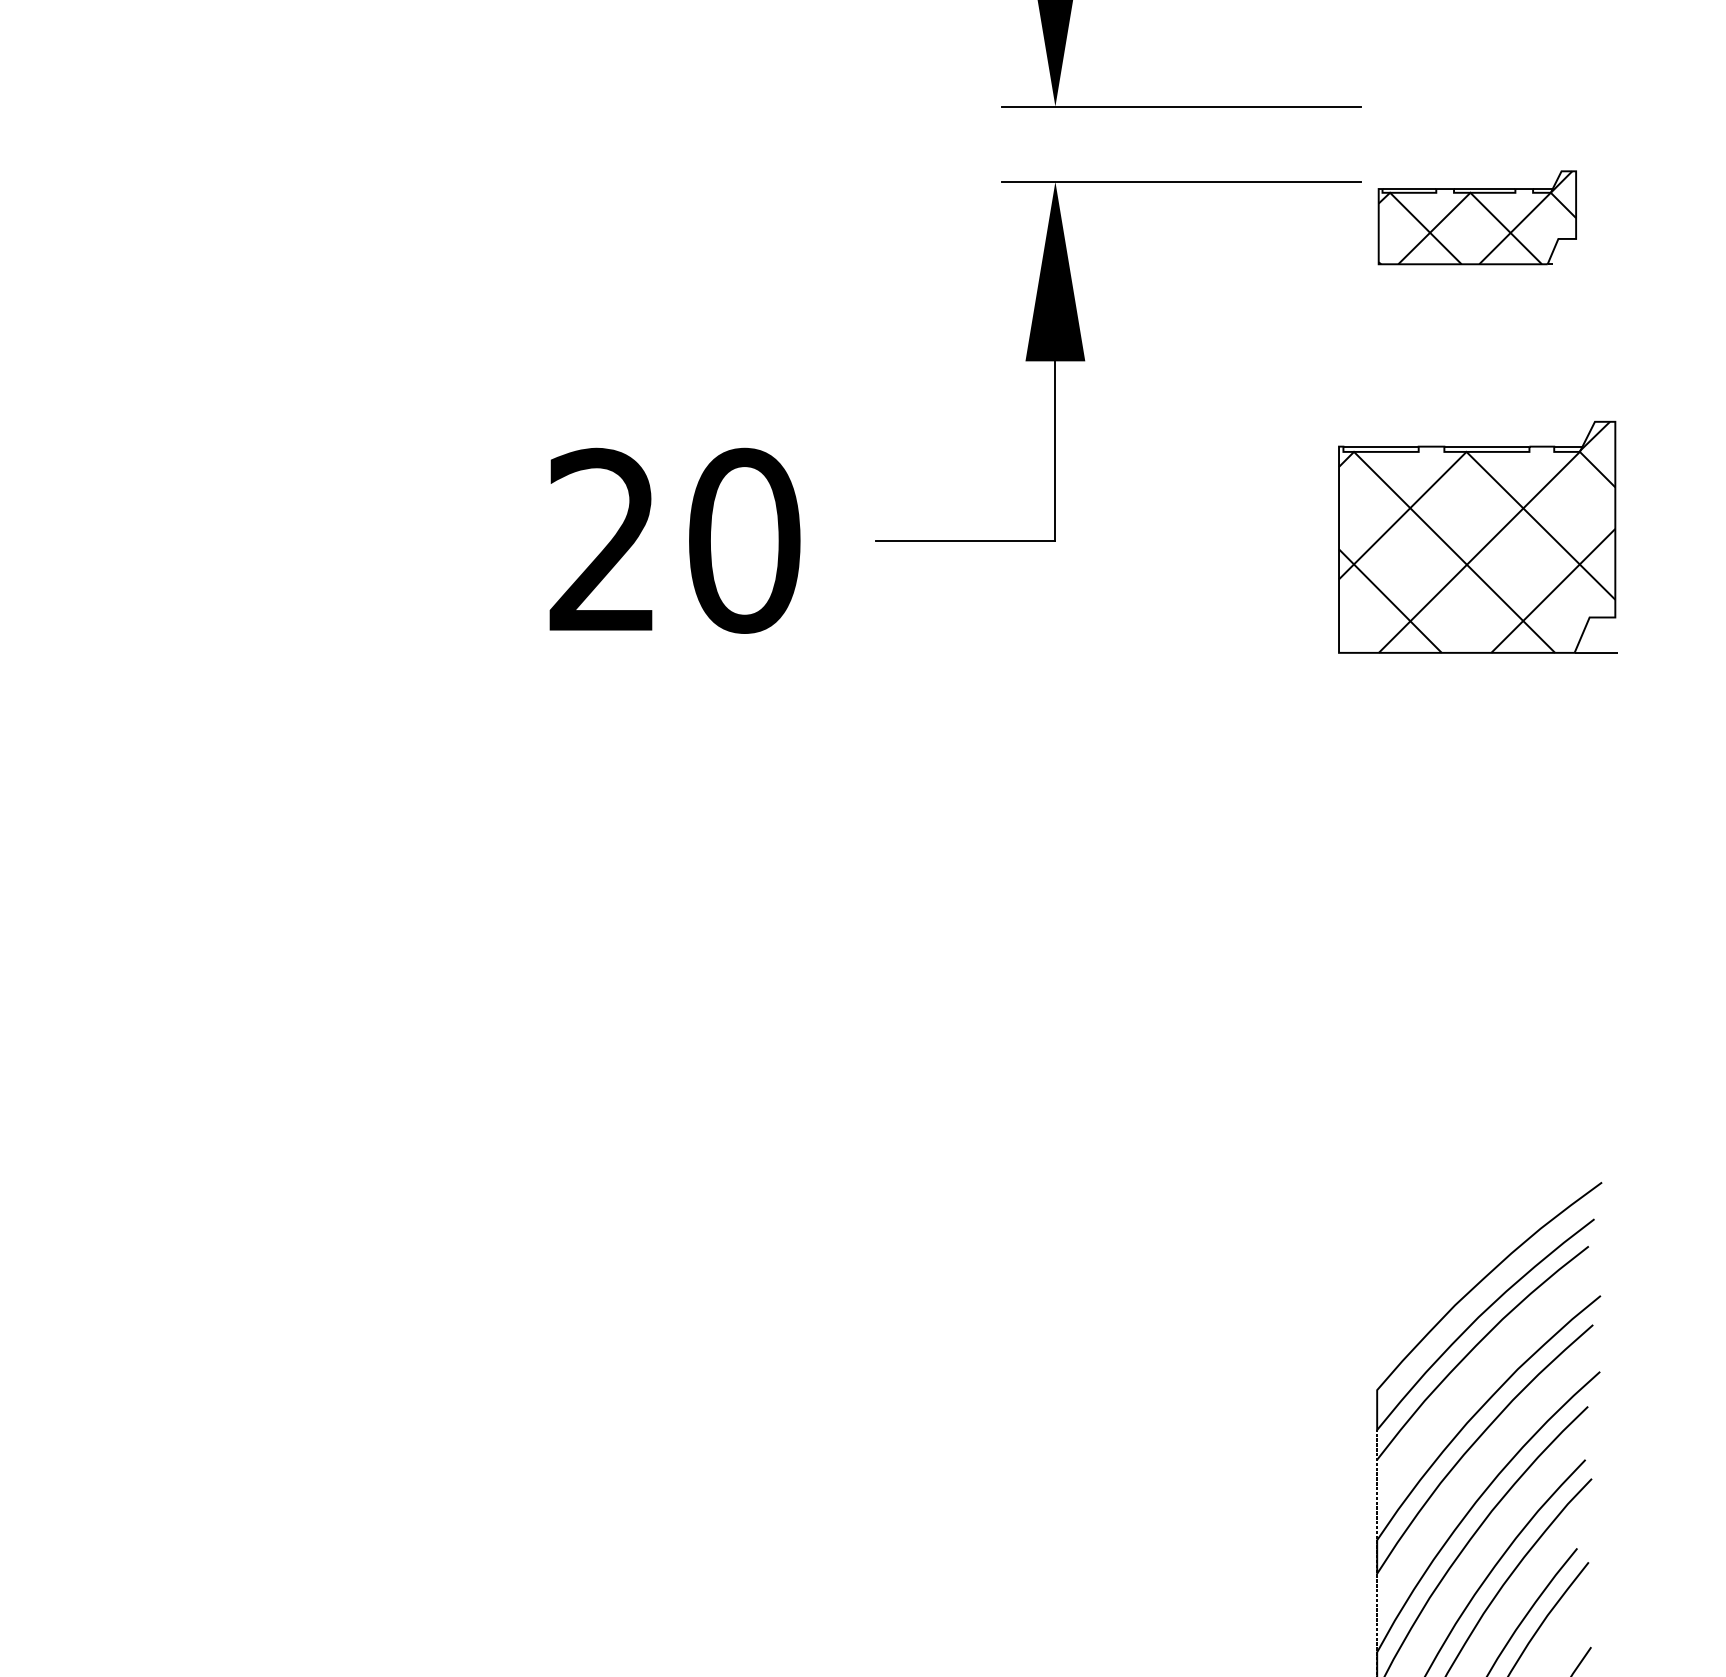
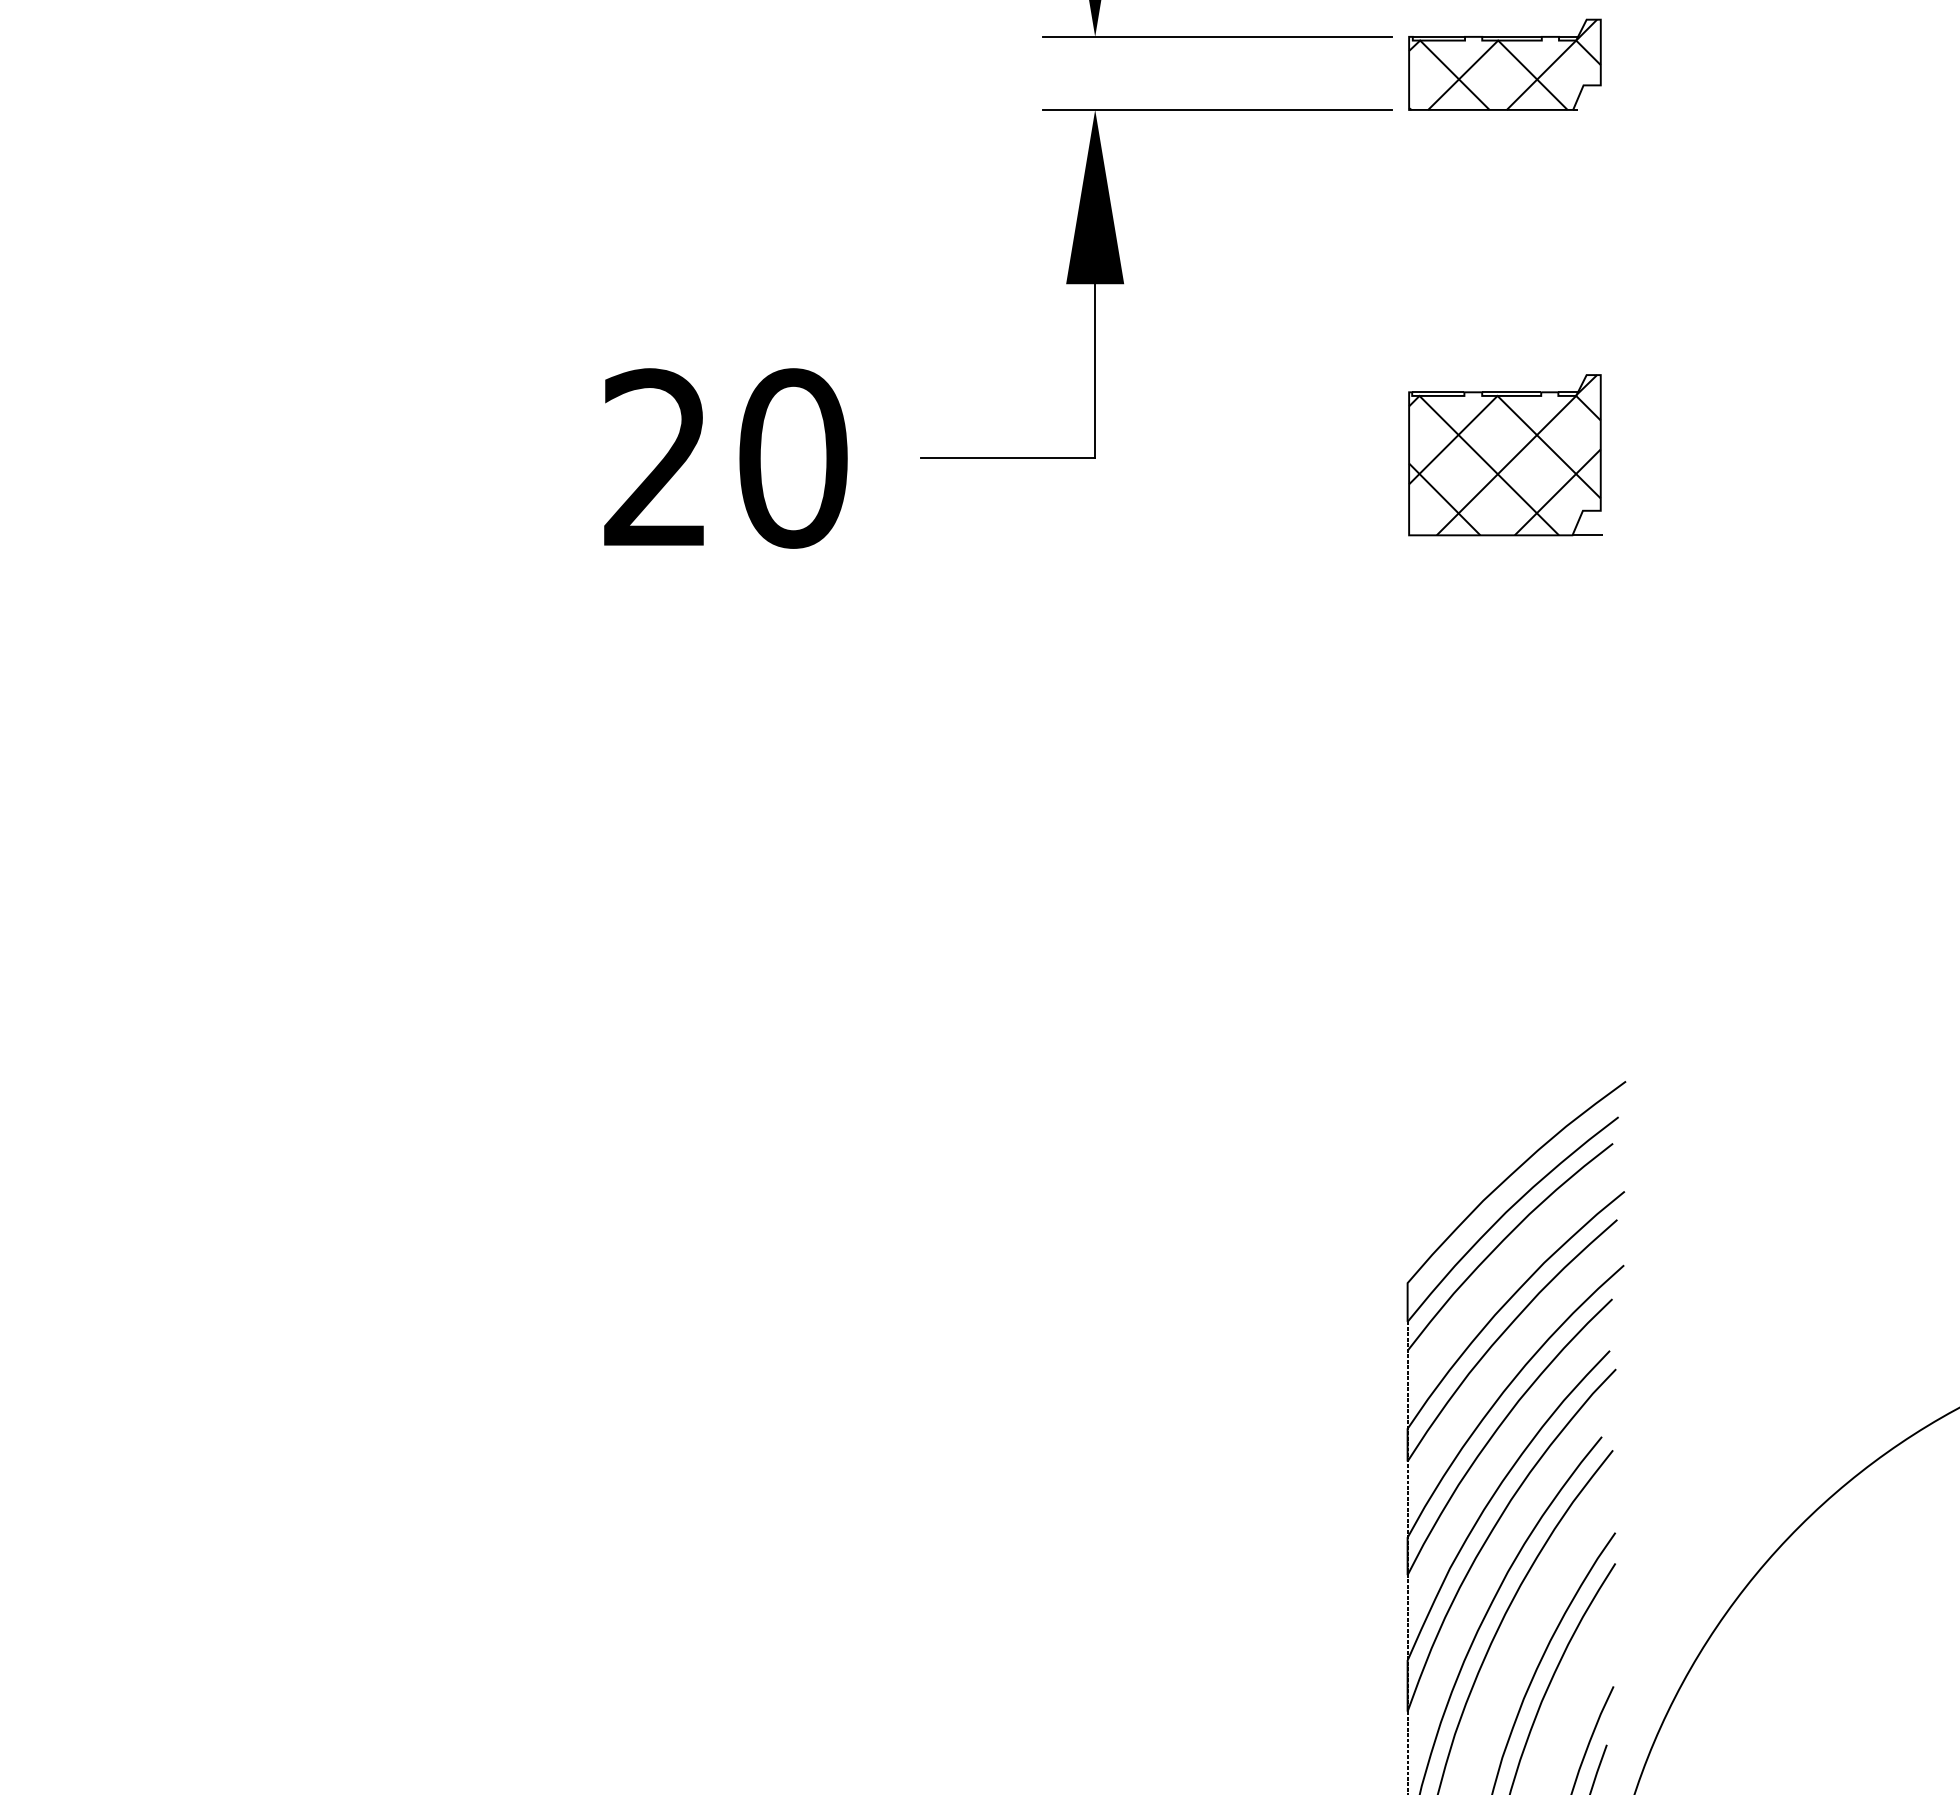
part: (1476, 217) -> (1504, 64), moved
part: (1477, 537) -> (1505, 455), size x0.71

